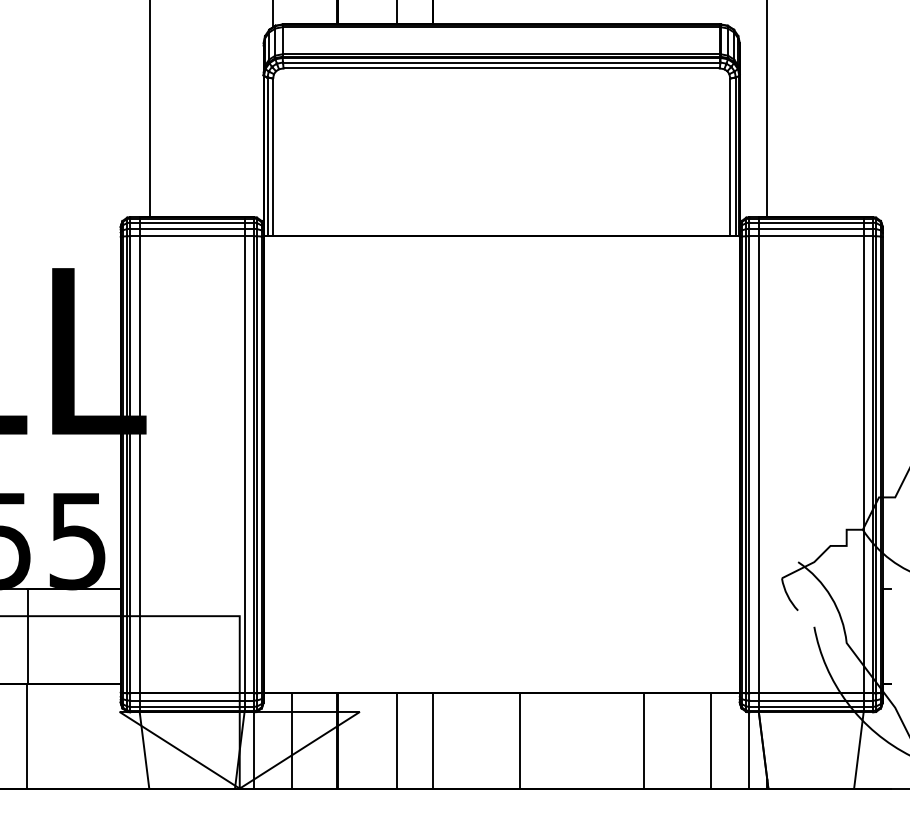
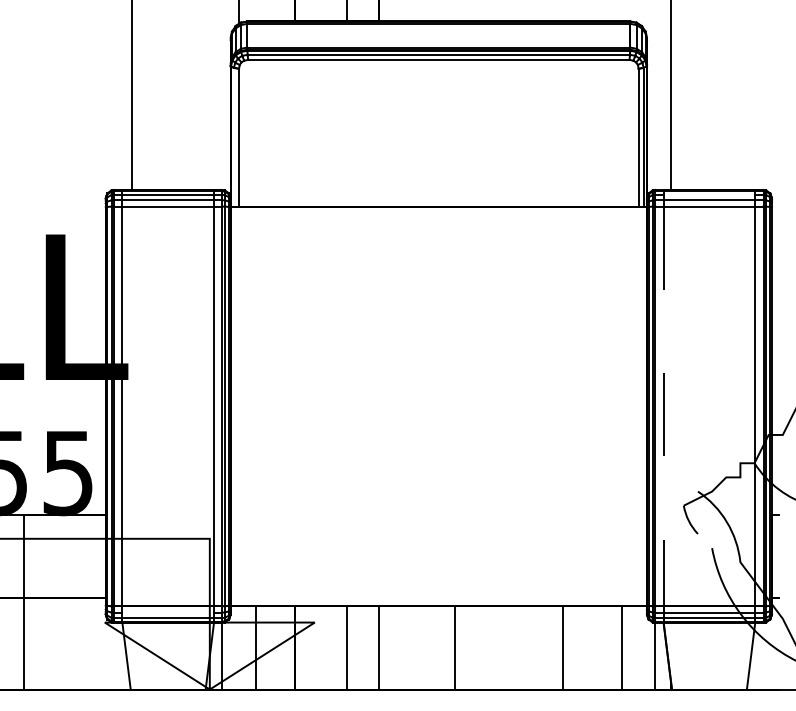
line: (267, 156) -> (234, 136), removed
line: (810, 222) -> (708, 194), removed
line: (758, 465) -> (663, 407), solid -> dashed
line: (191, 700) -> (167, 612), removed

